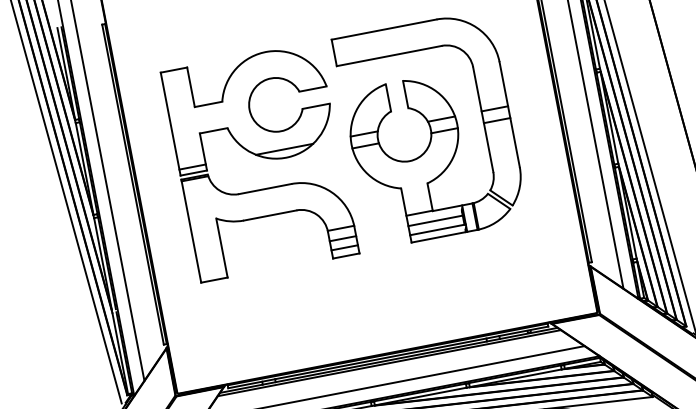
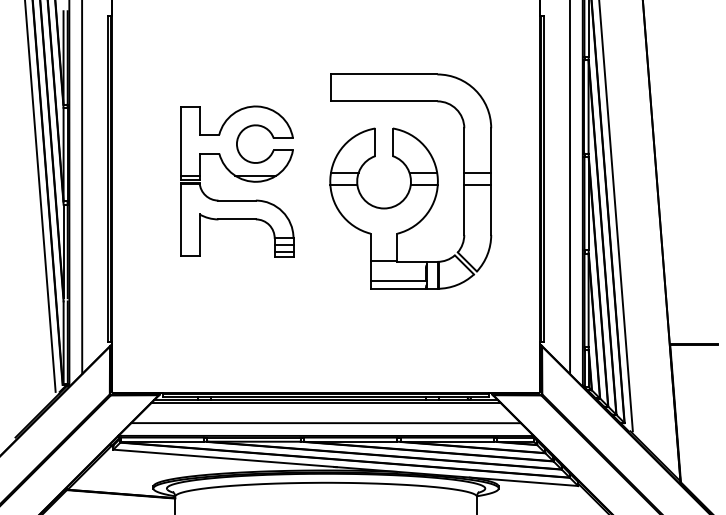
part: (260, 162) -> (237, 181), size x0.7
line: (435, 221) -> (398, 272), removed

